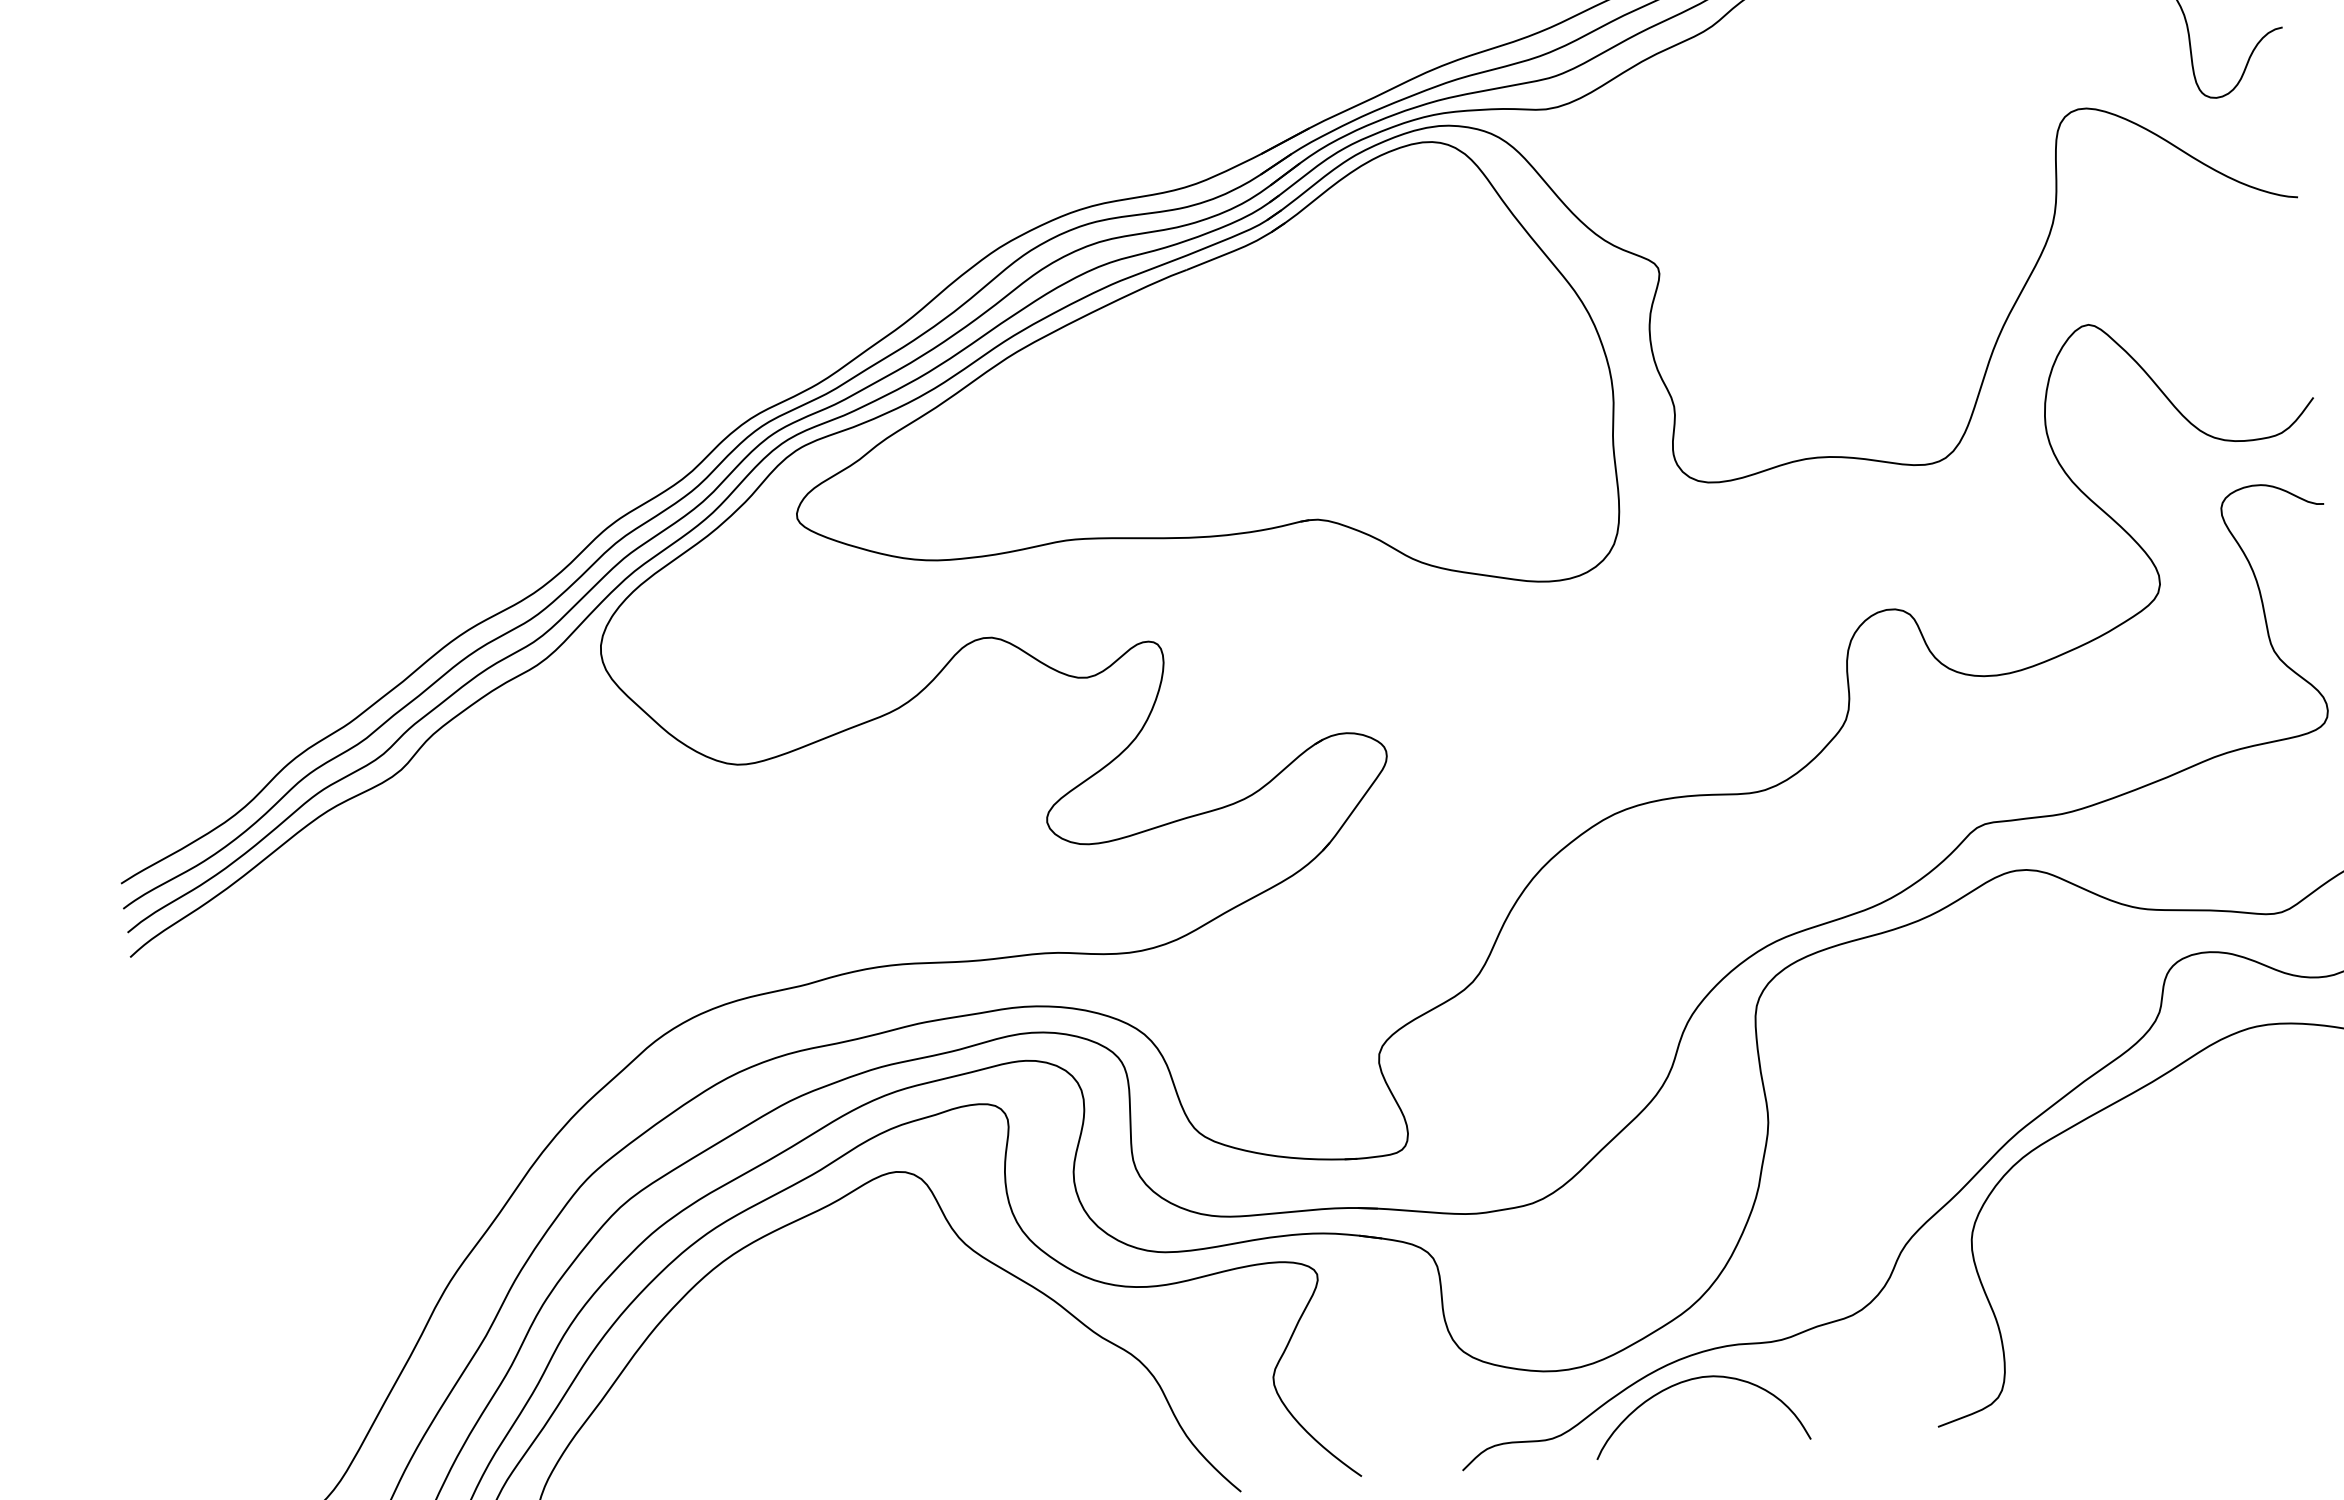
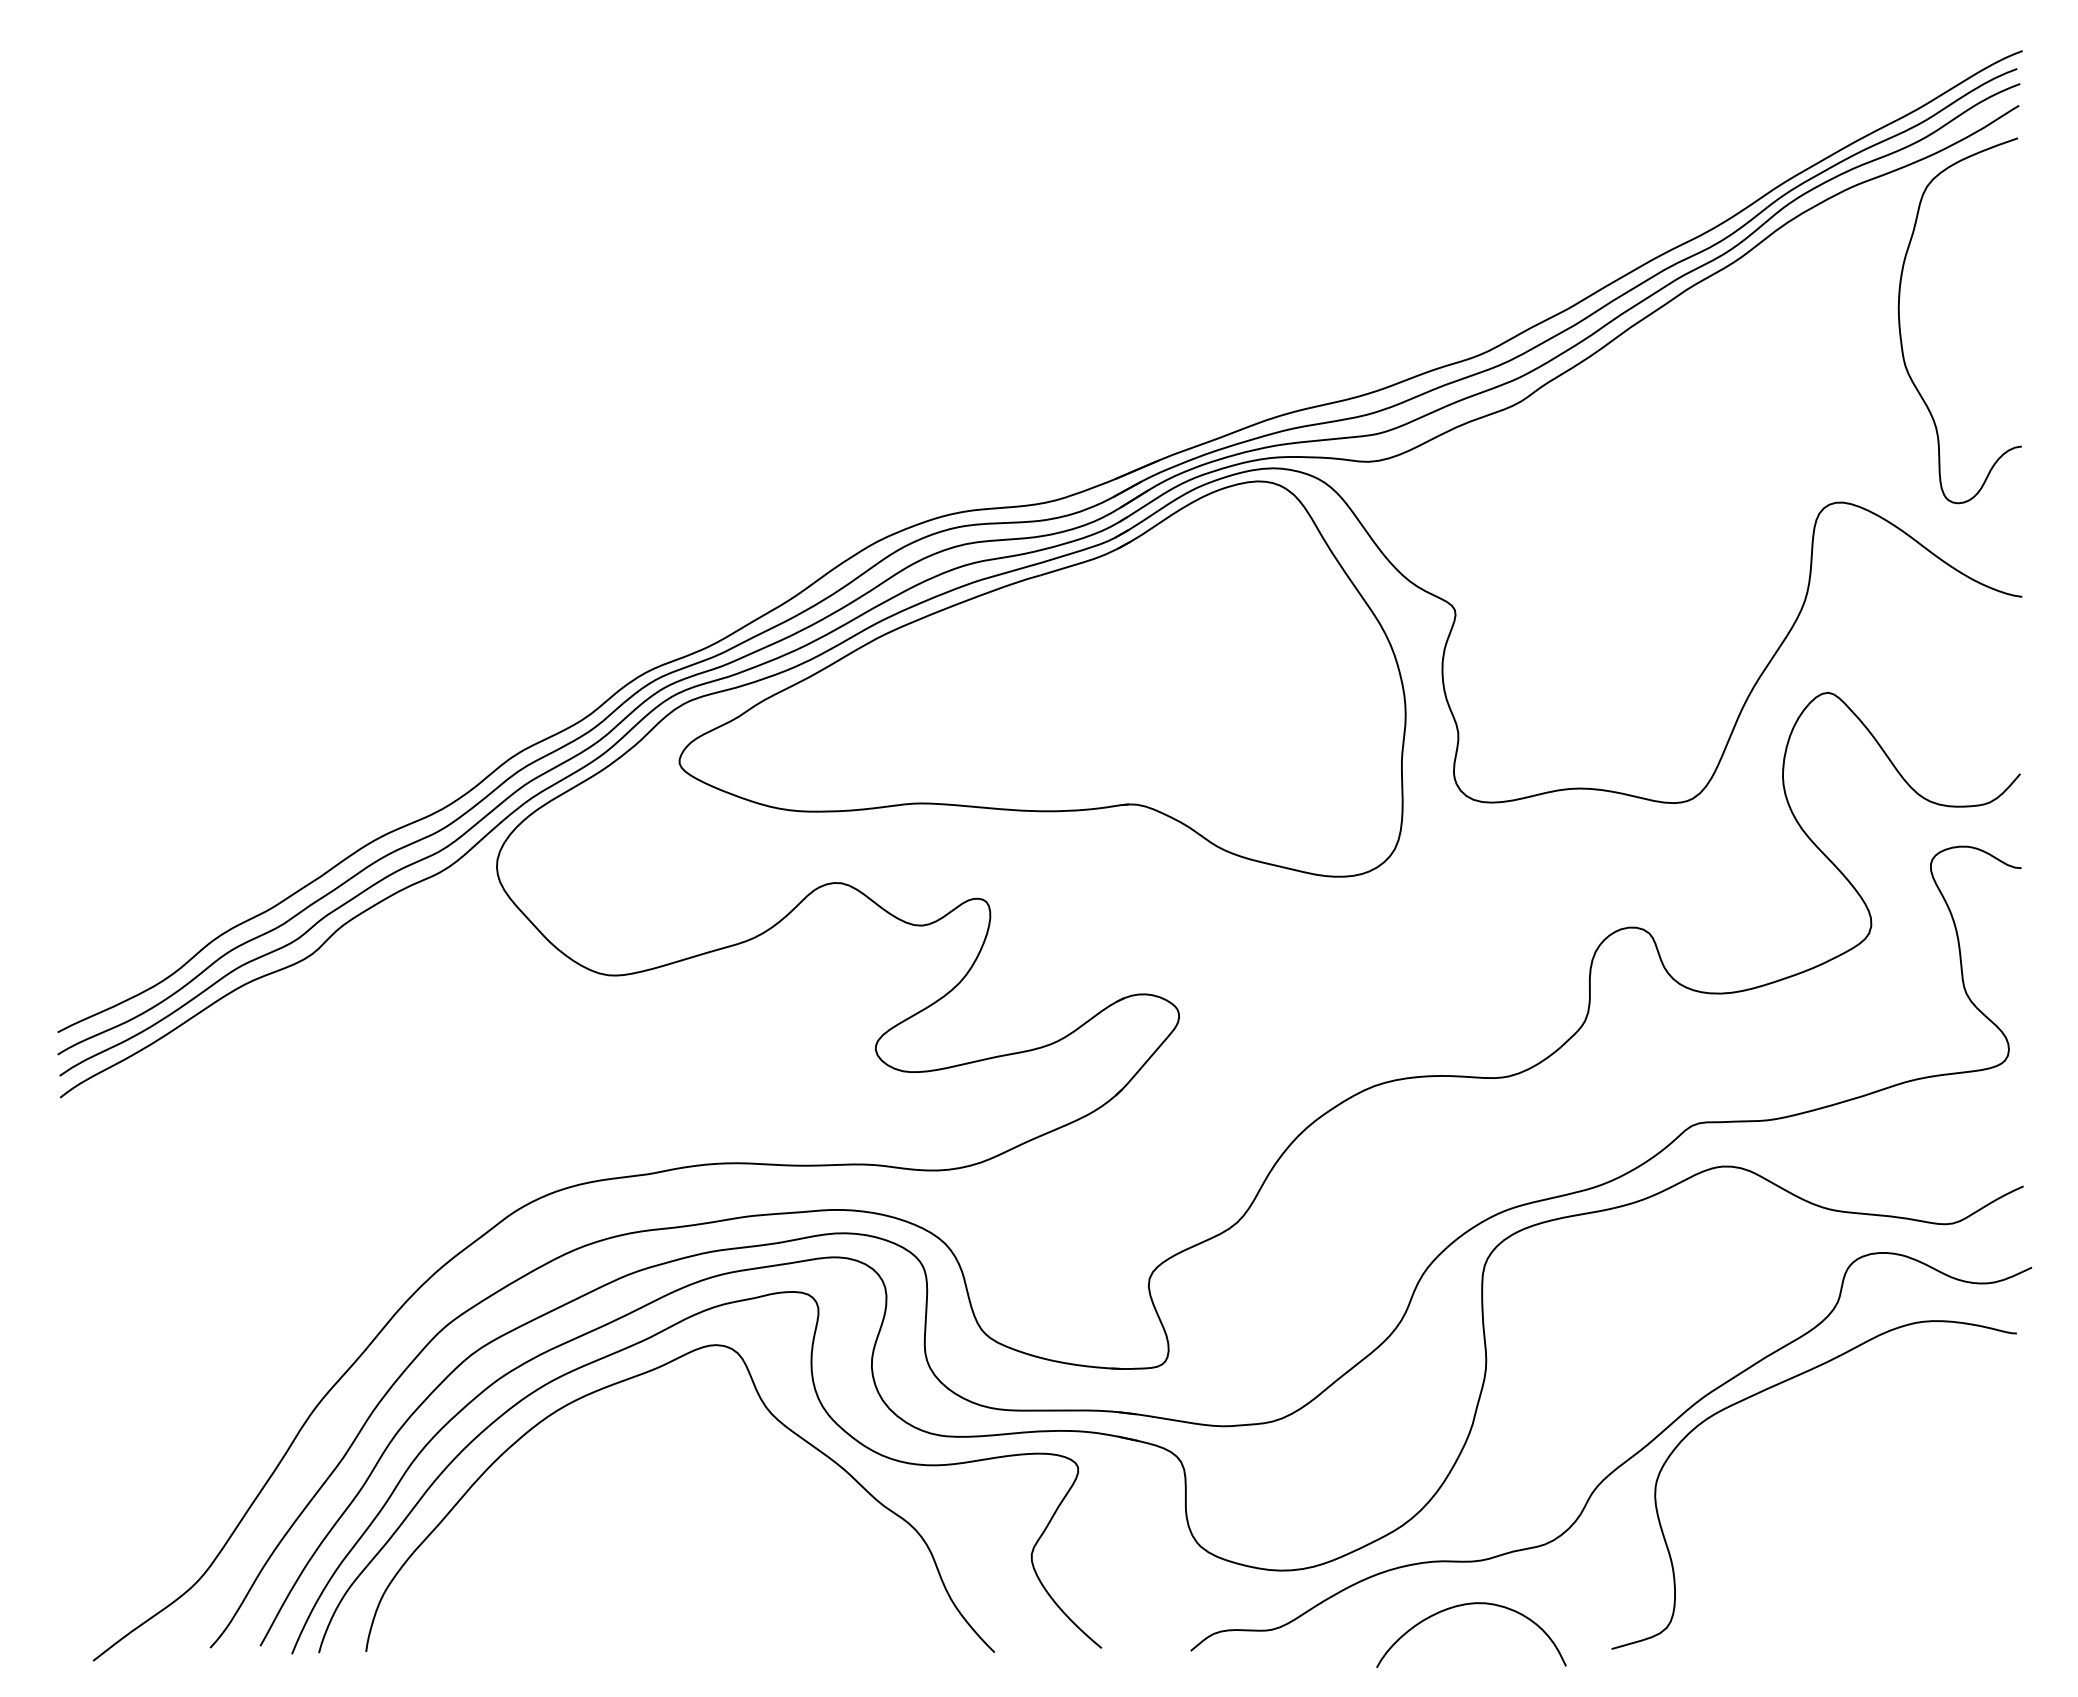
curve: (1691, 1380) -> (1465, 1605), moved

